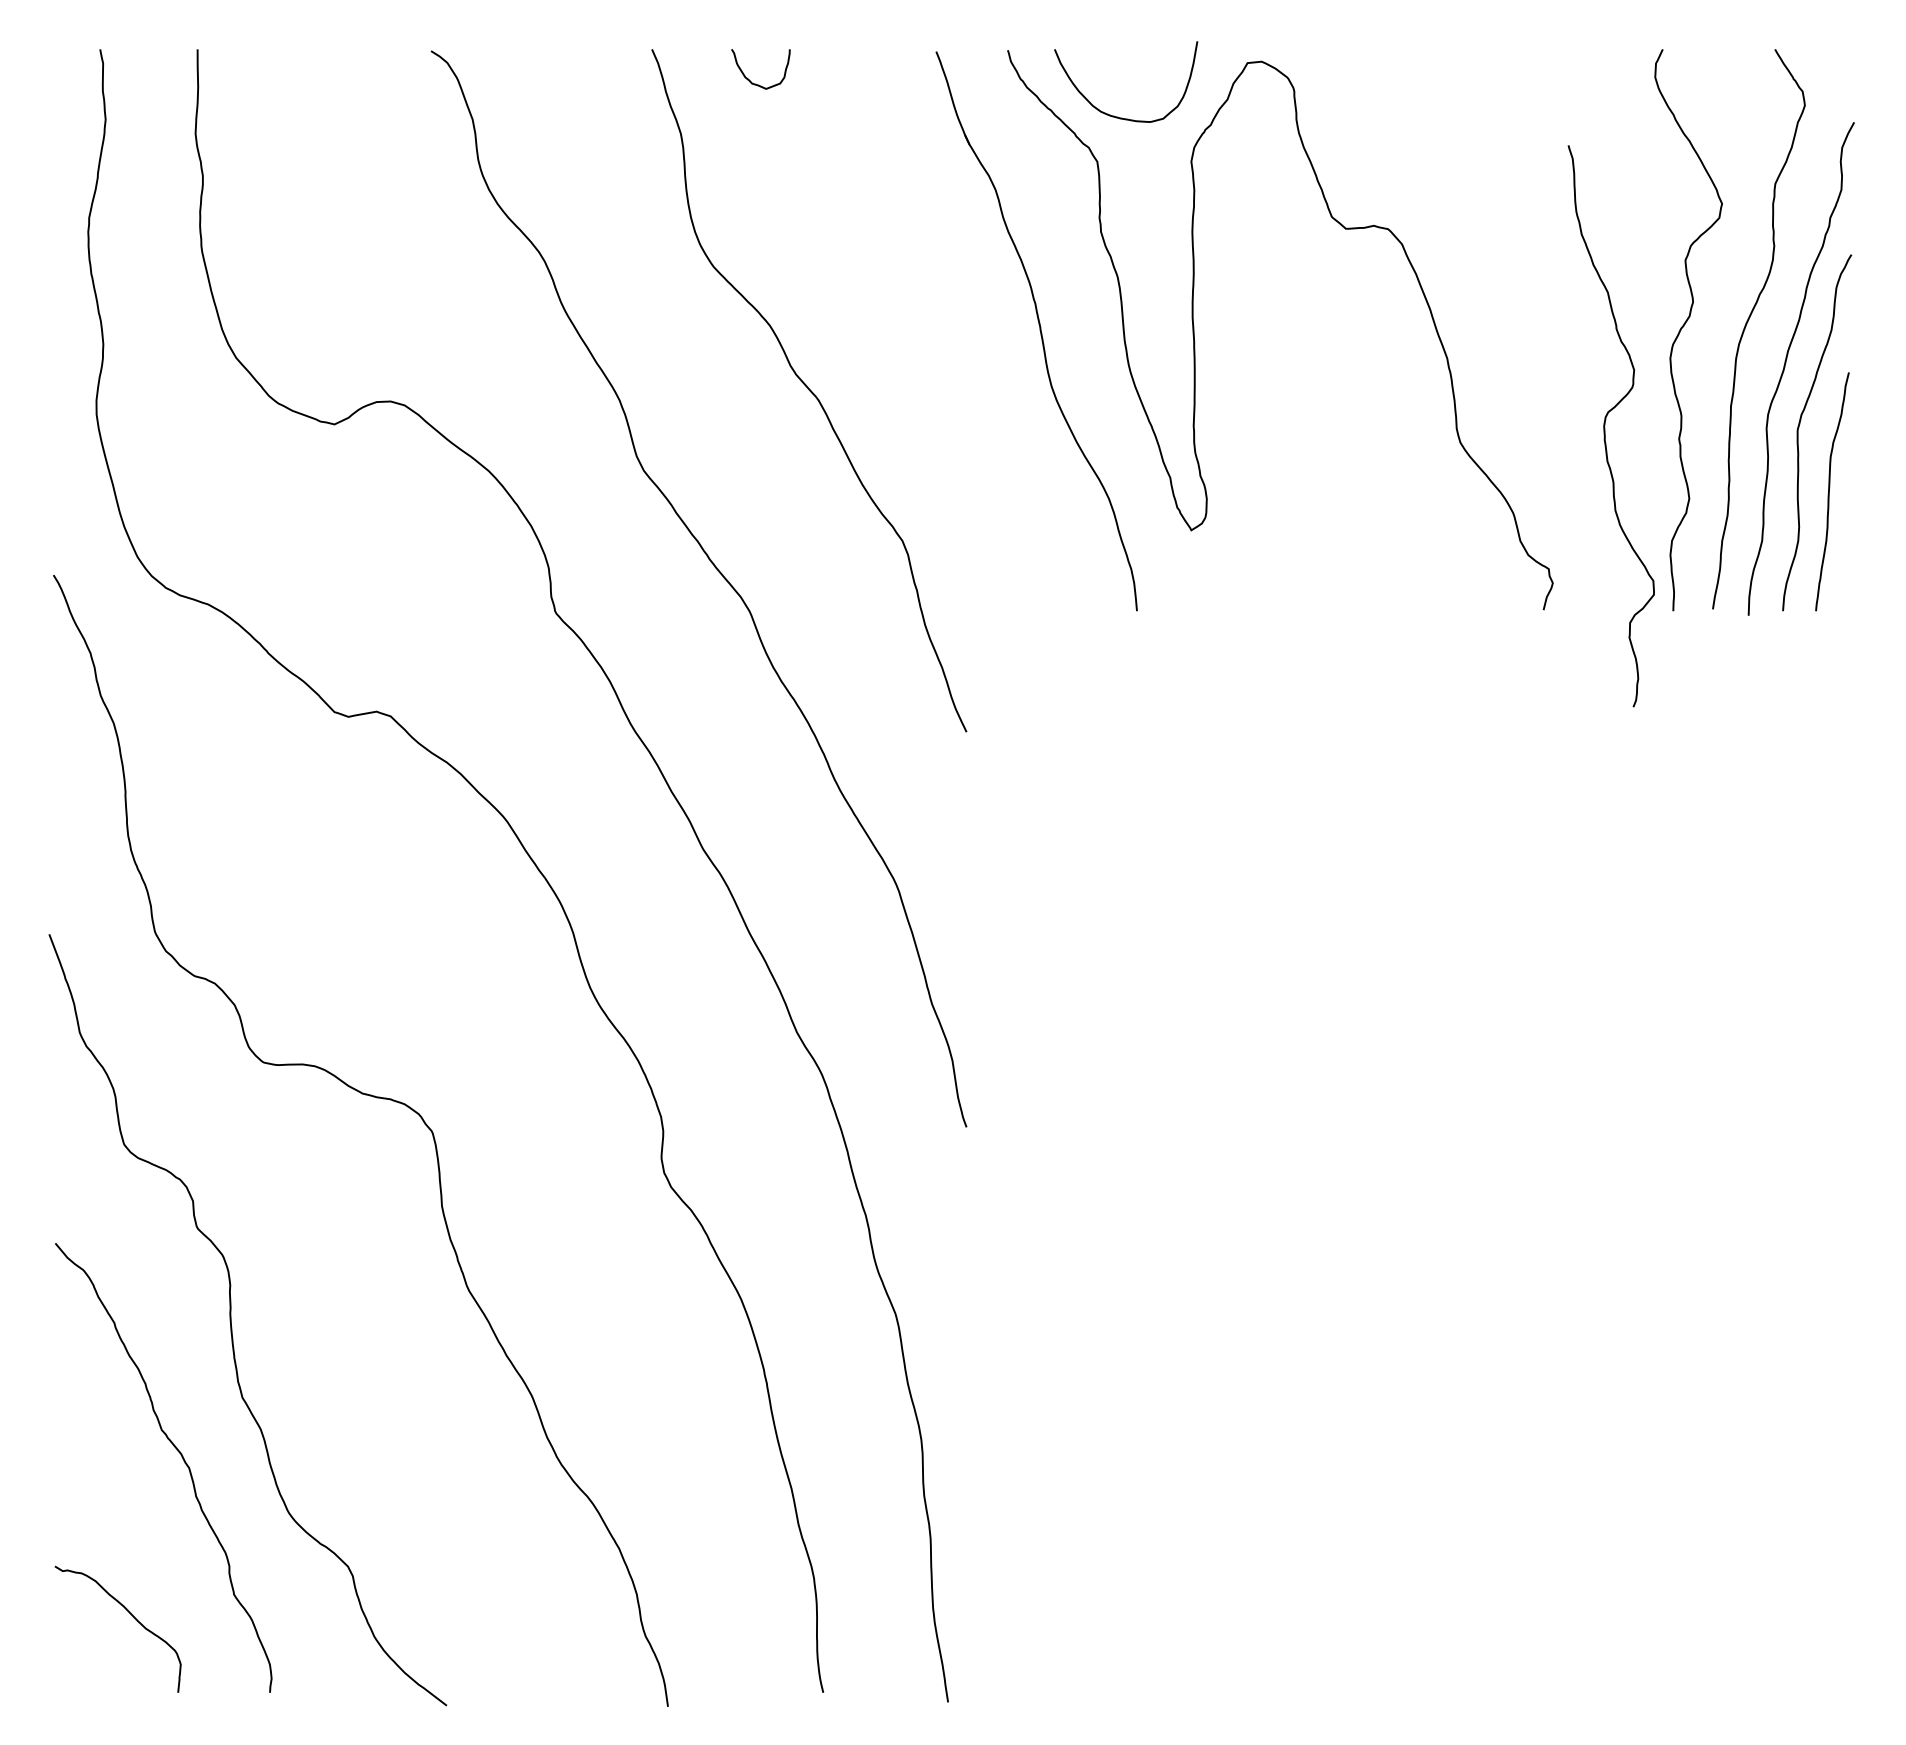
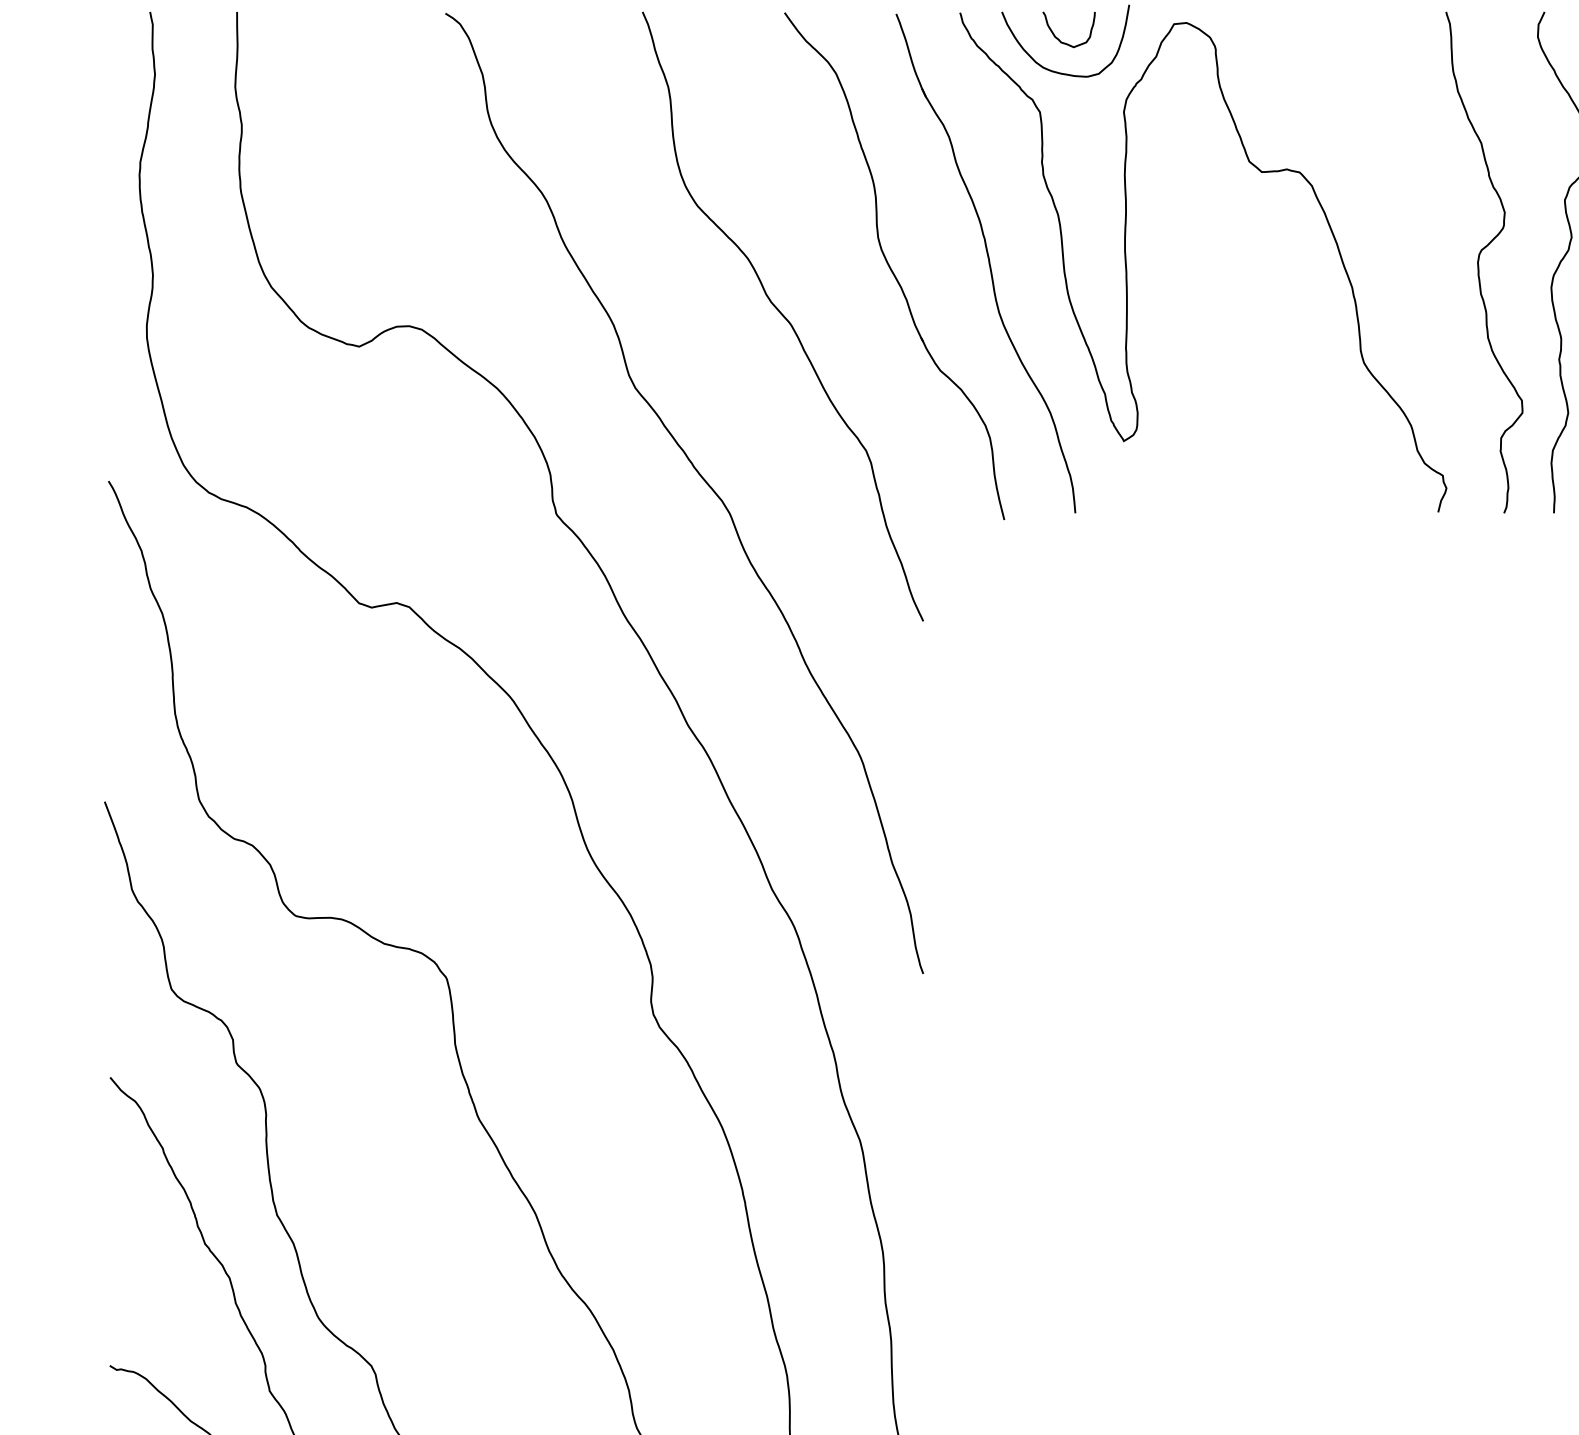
curve: (749, 79) -> (1058, 38), moved
part: (934, 334) -> (894, 266), added
curve: (1605, 426) -> (1479, 262), moved

